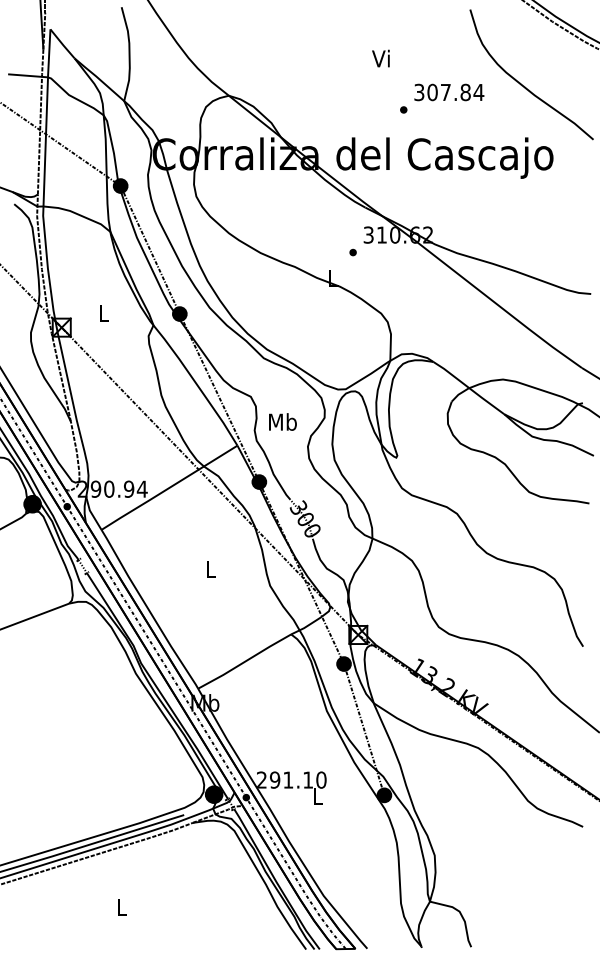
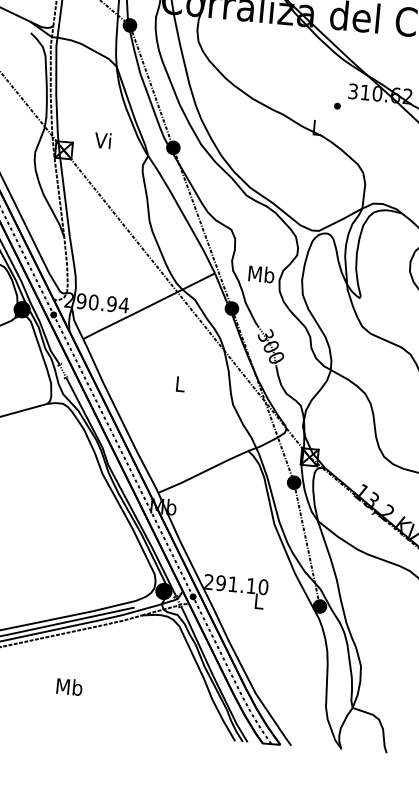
text: (102, 312) -> (102, 139), L -> Vi
text: (282, 421) -> (261, 273), moved
text: (121, 907) -> (69, 686), L -> Mb

